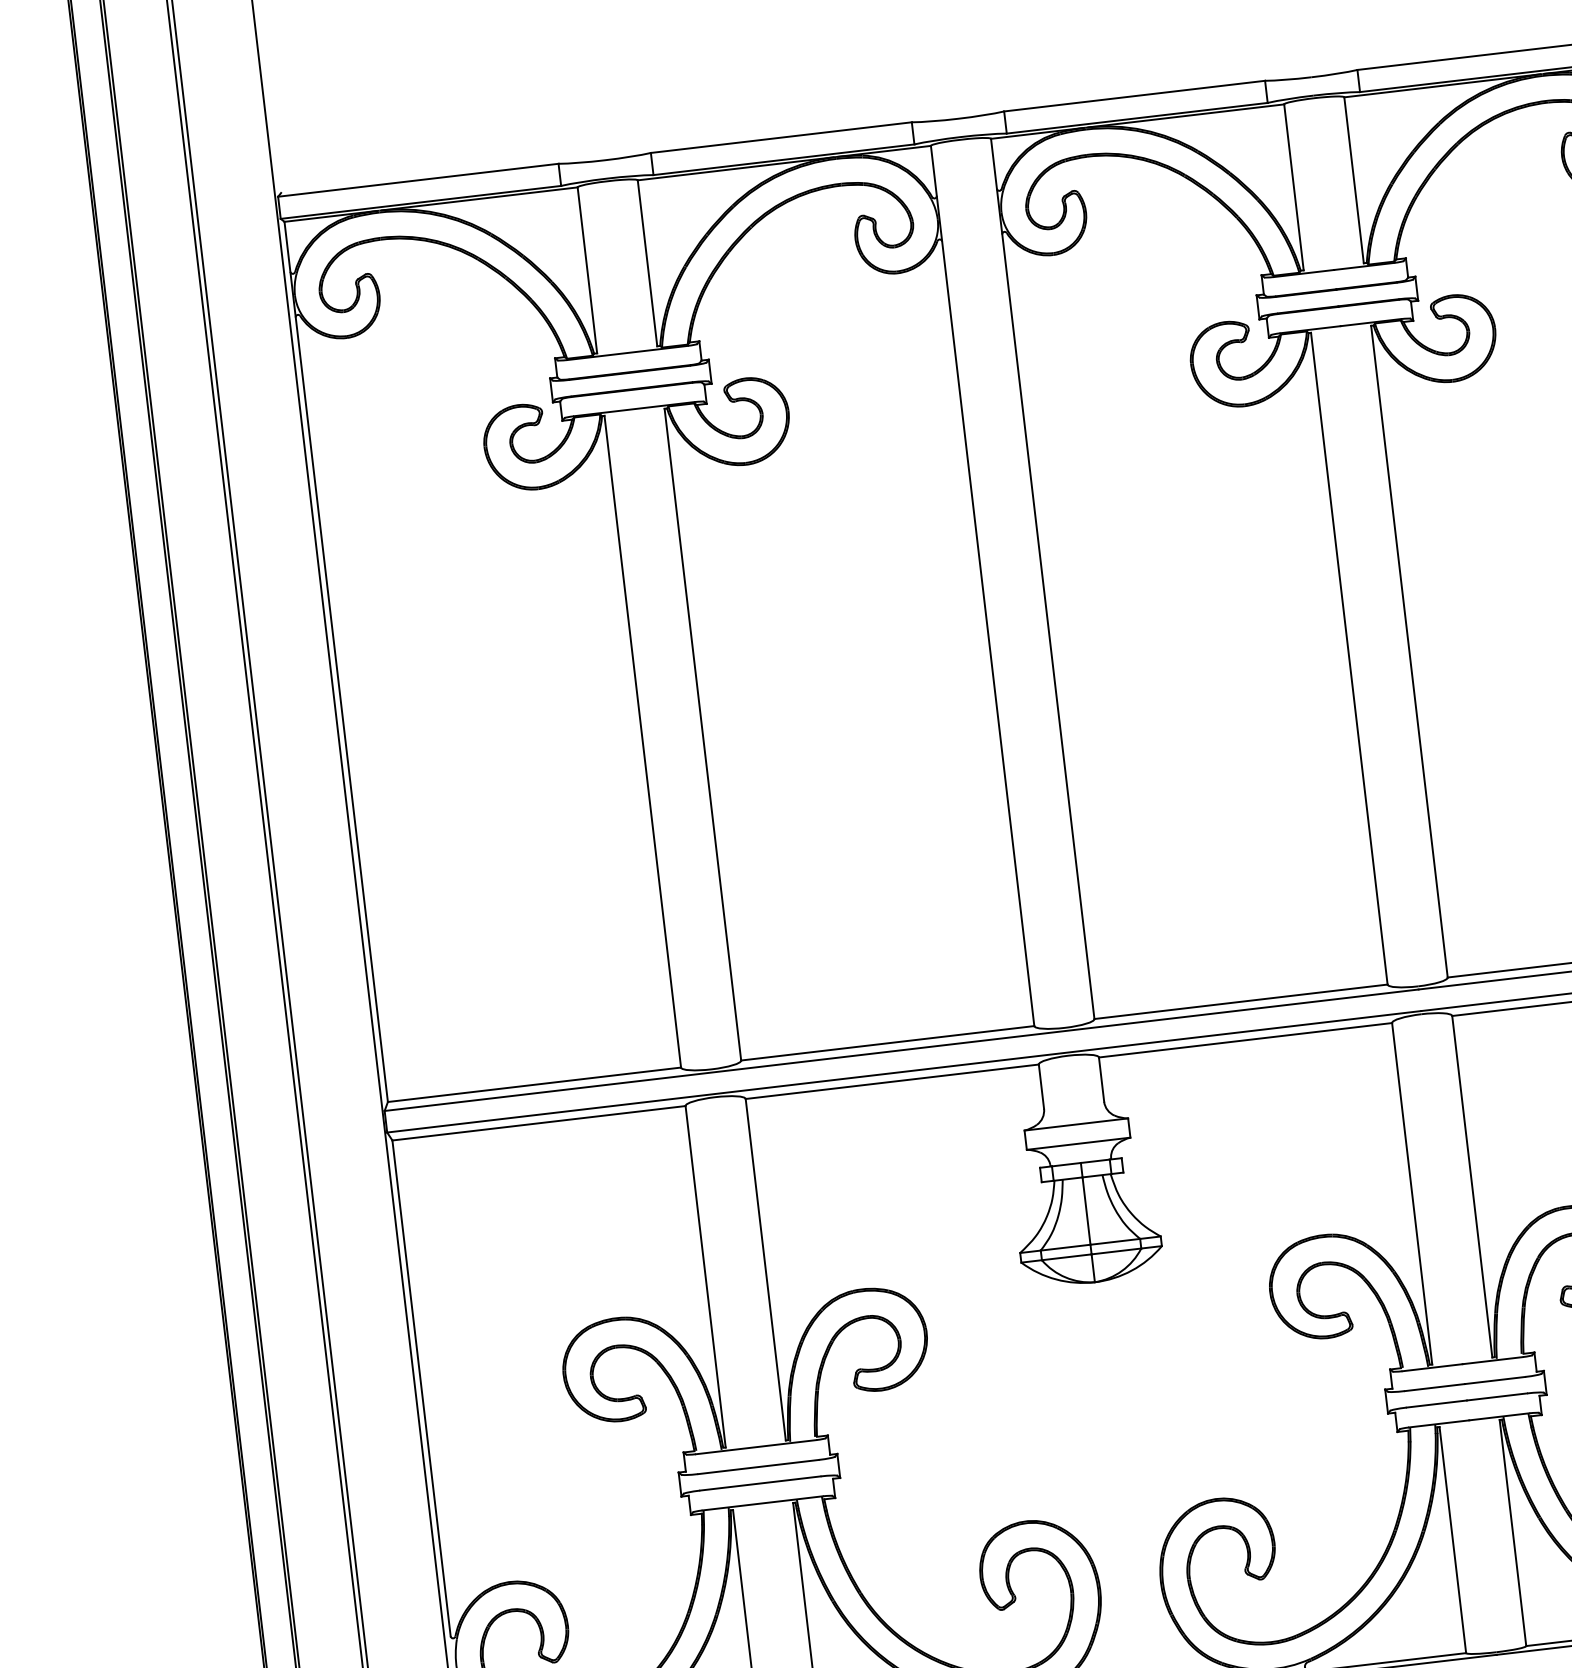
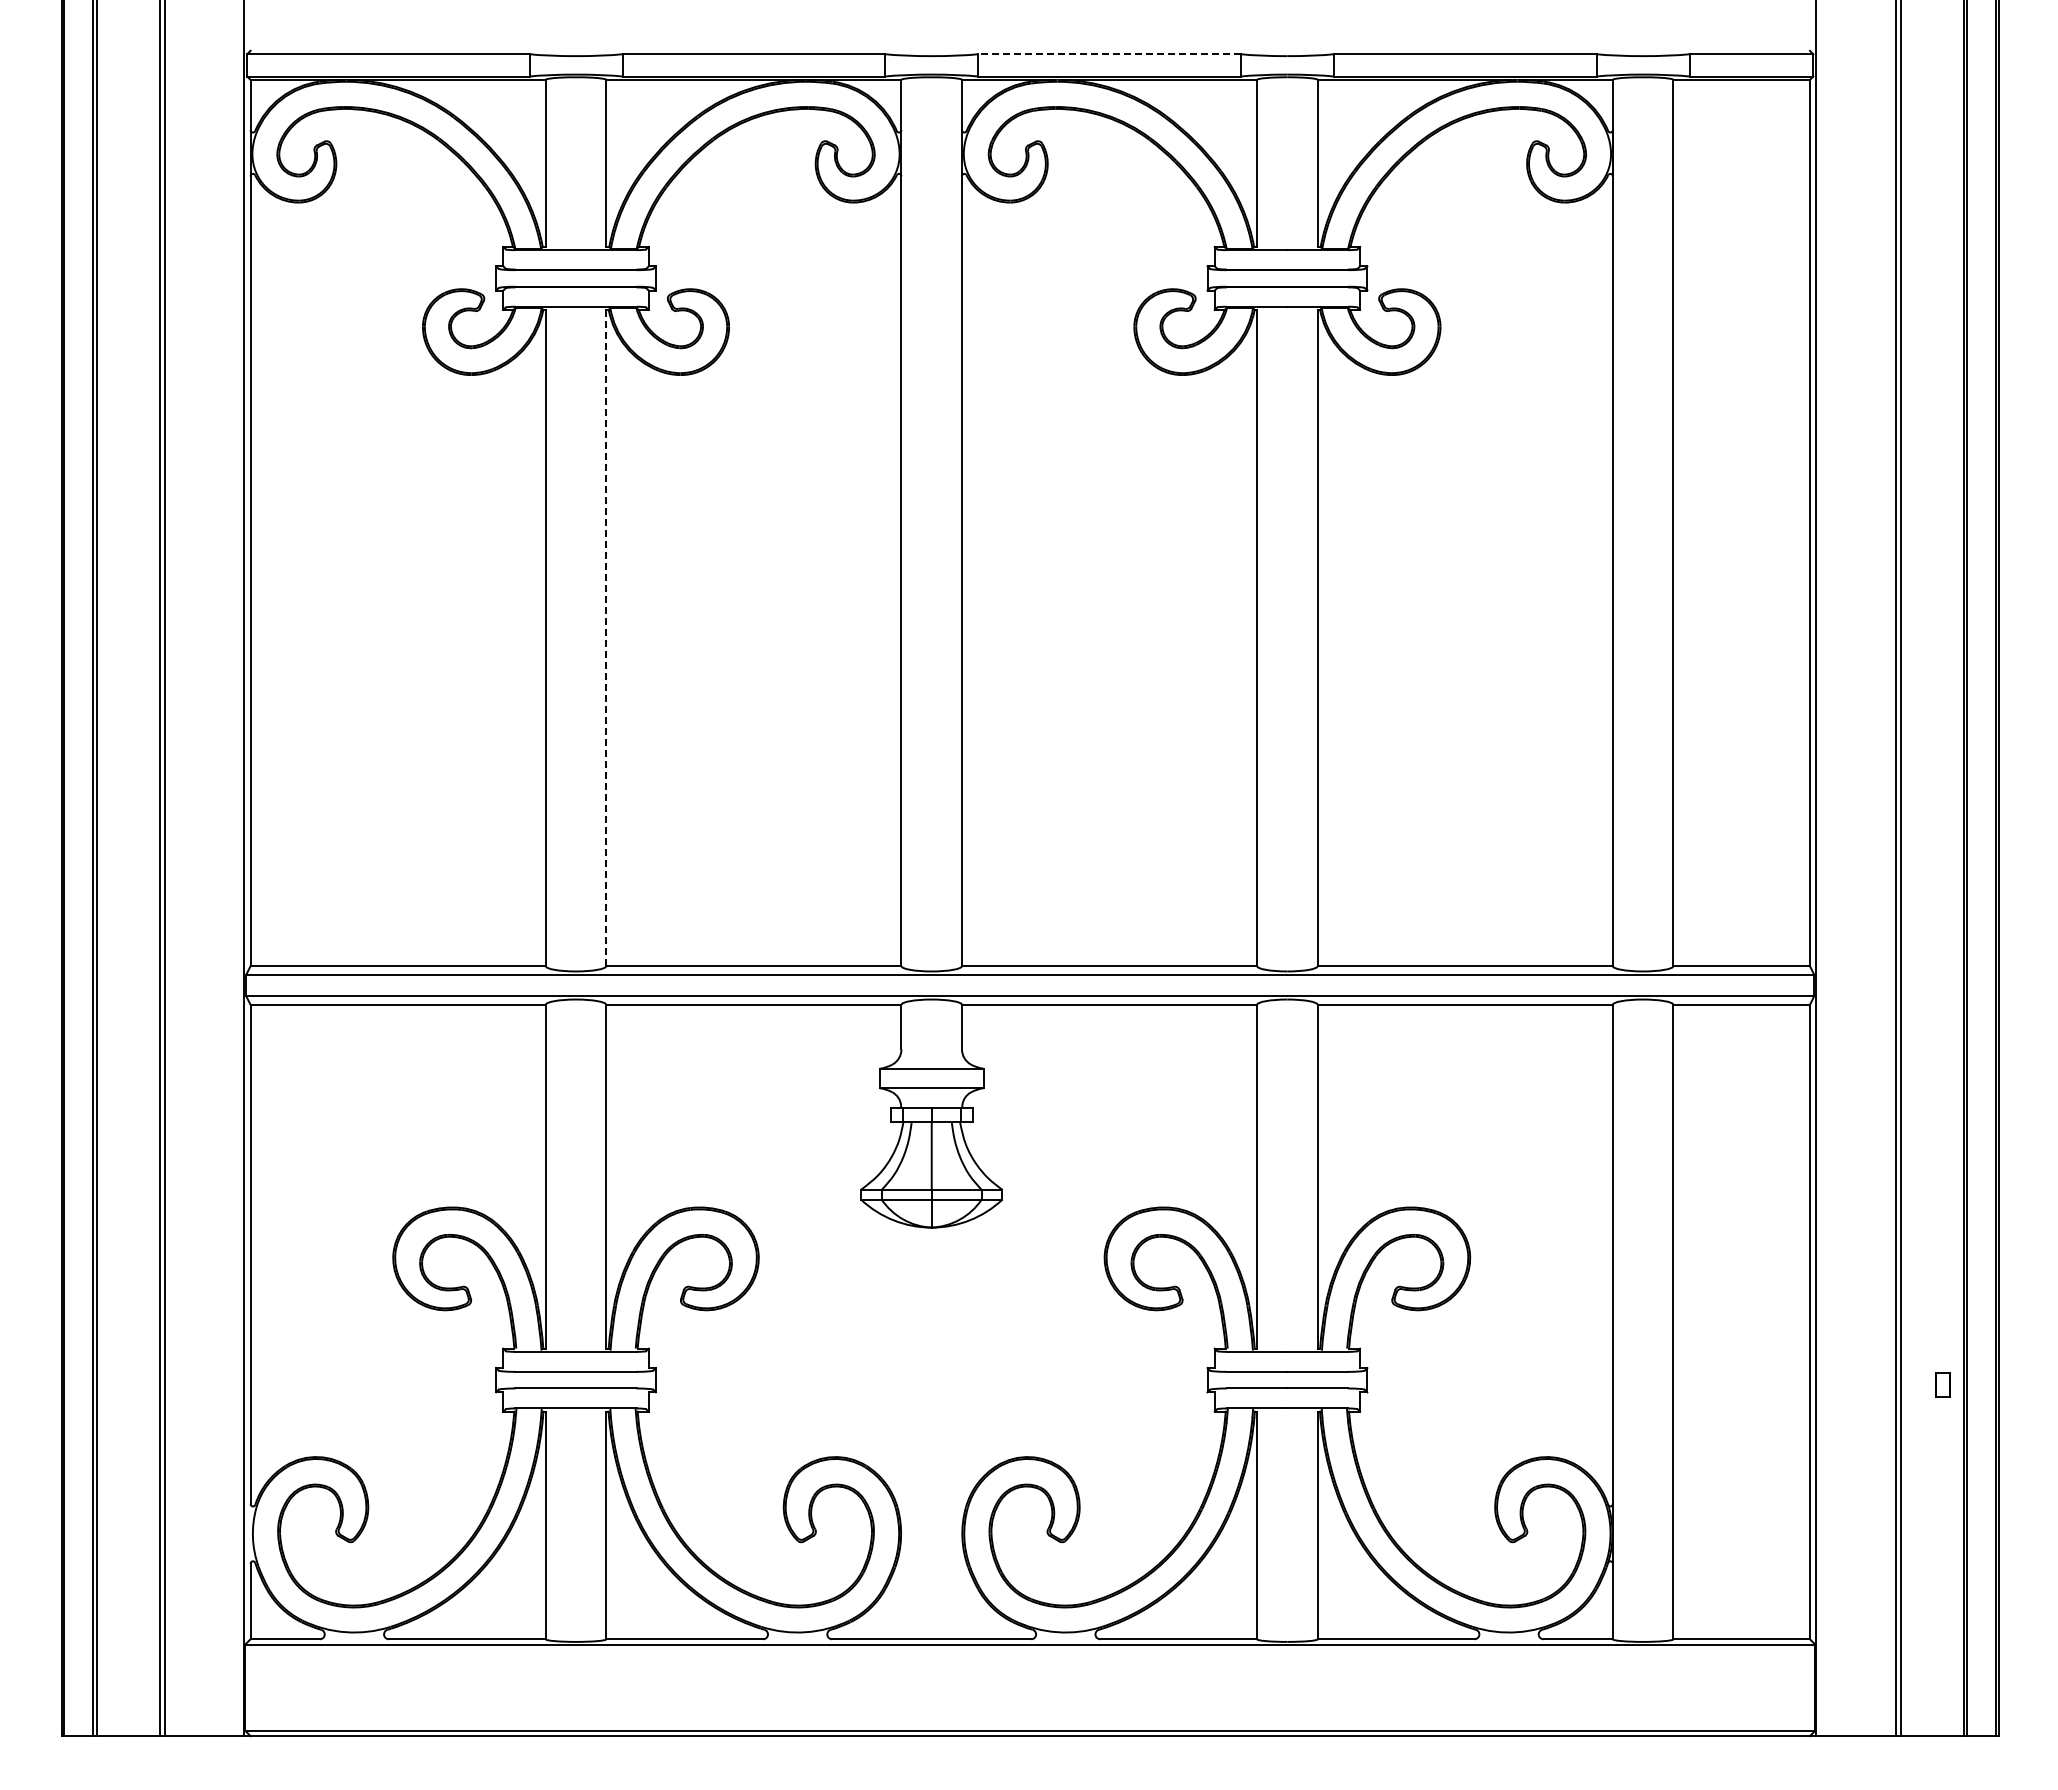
line: (1134, 96) -> (1109, 54), solid -> dashed
line: (703, 734) -> (606, 637), solid -> dashed

